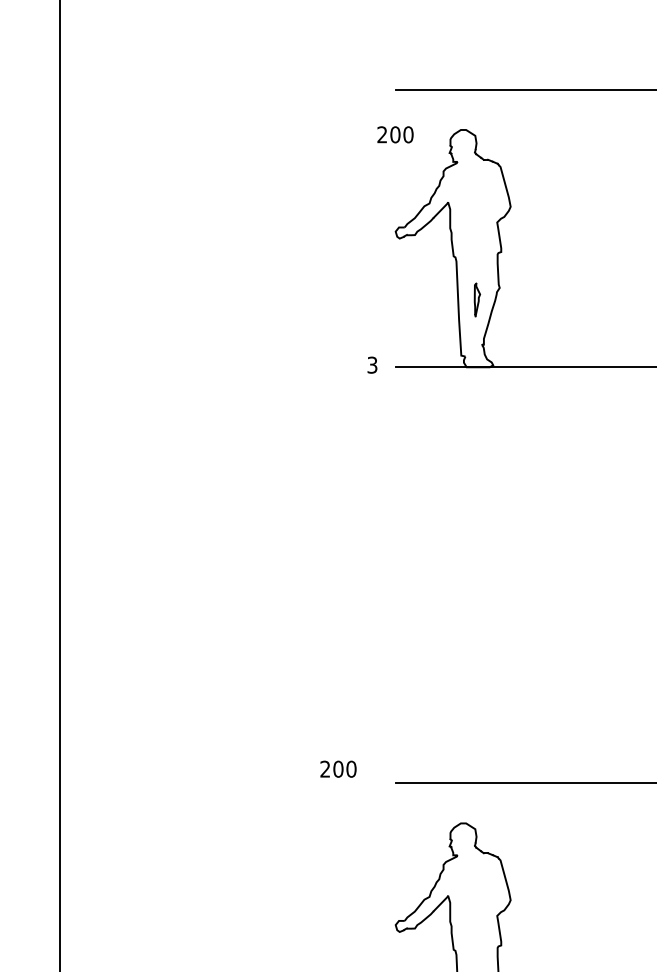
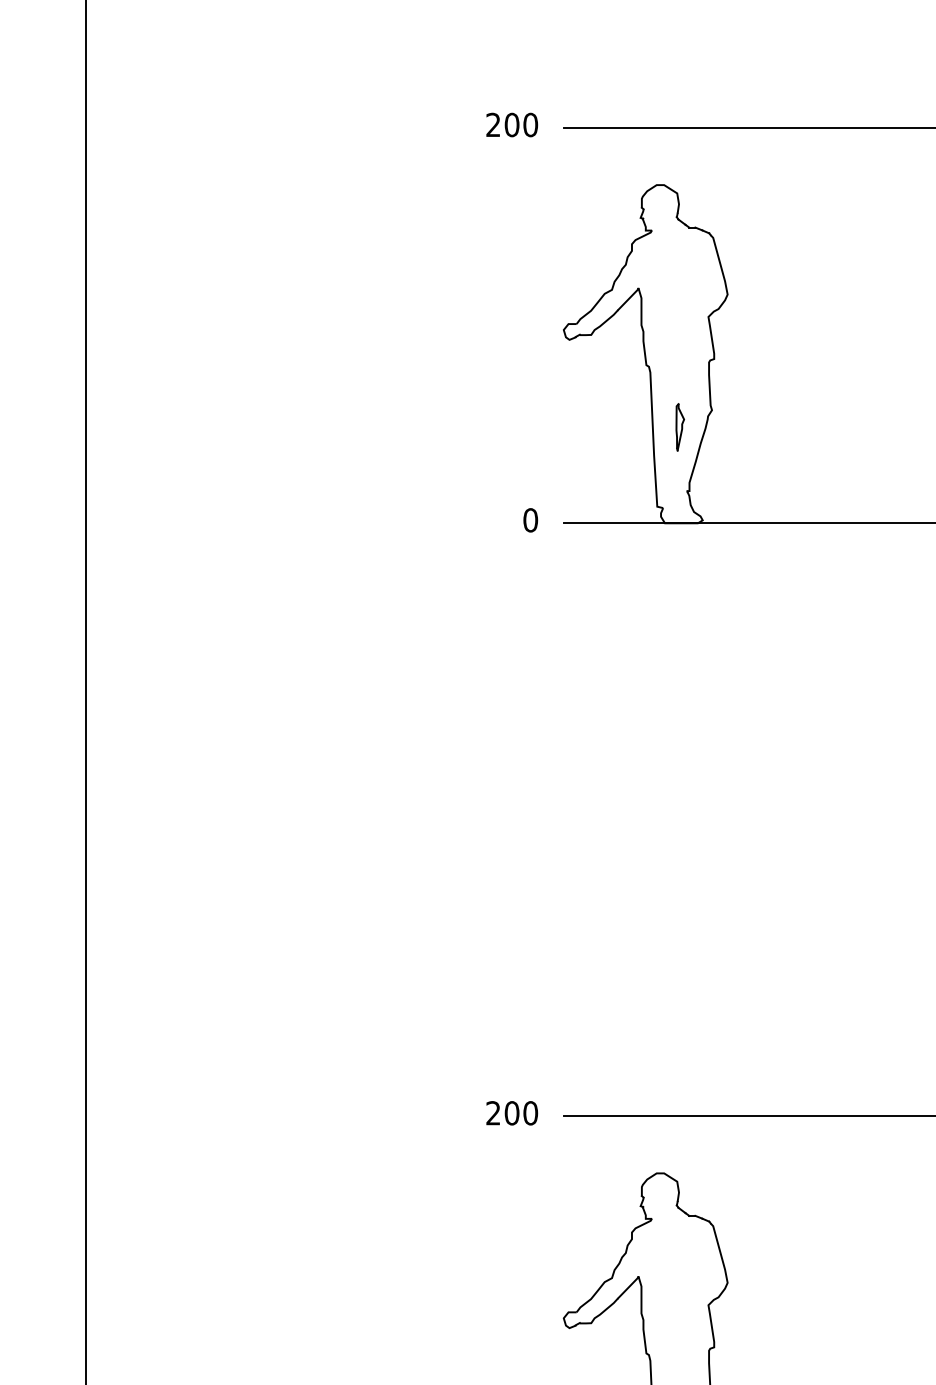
text: (395, 134) -> (512, 124), moved
text: (372, 364) -> (530, 519), 3 -> 0
text: (338, 768) -> (512, 1112), moved

